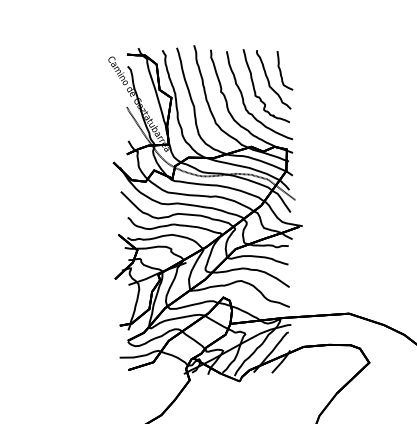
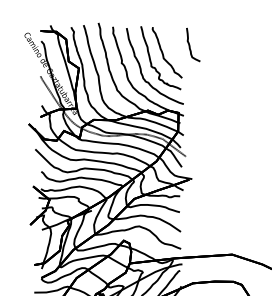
curve: (281, 70) -> (190, 44), moved

